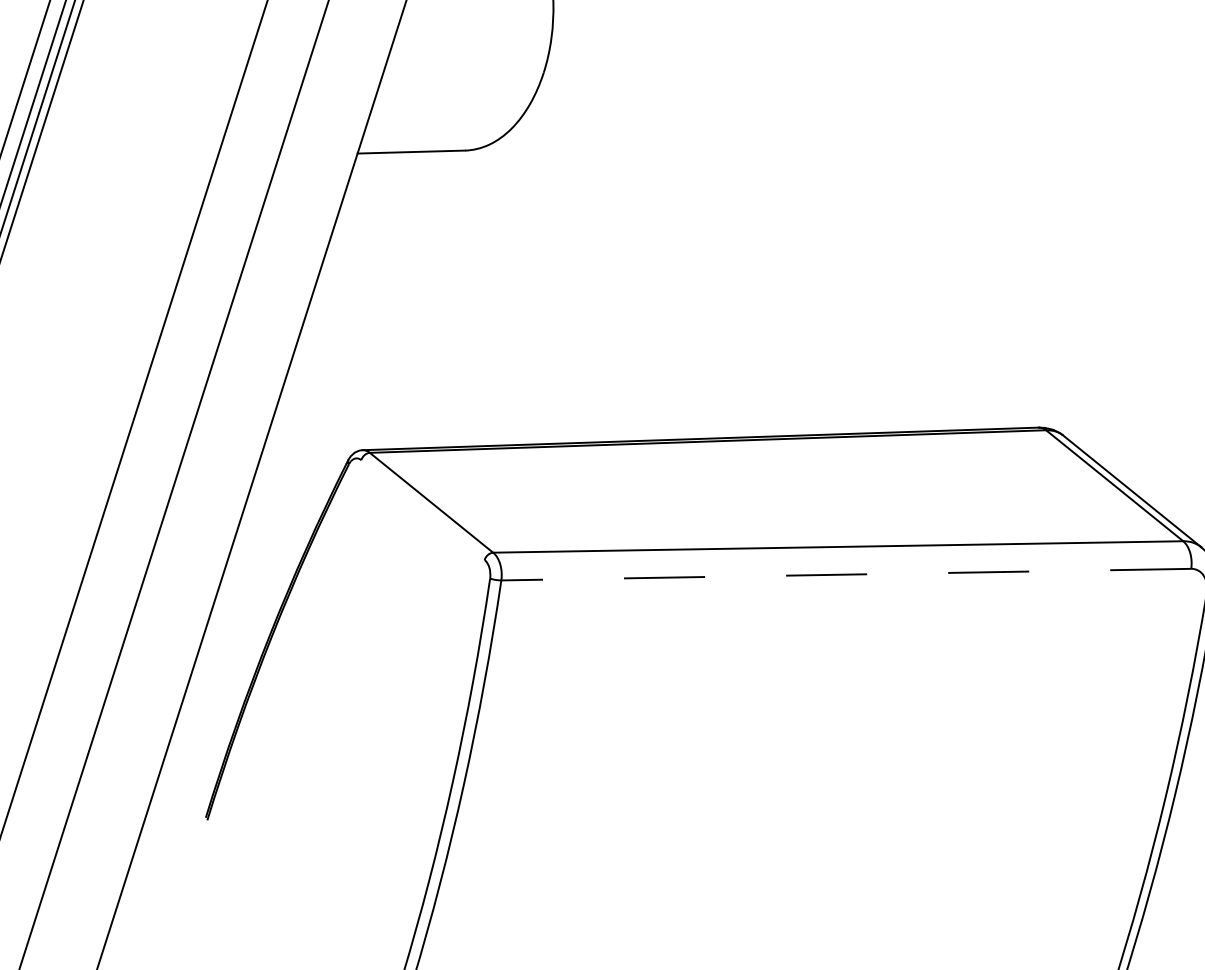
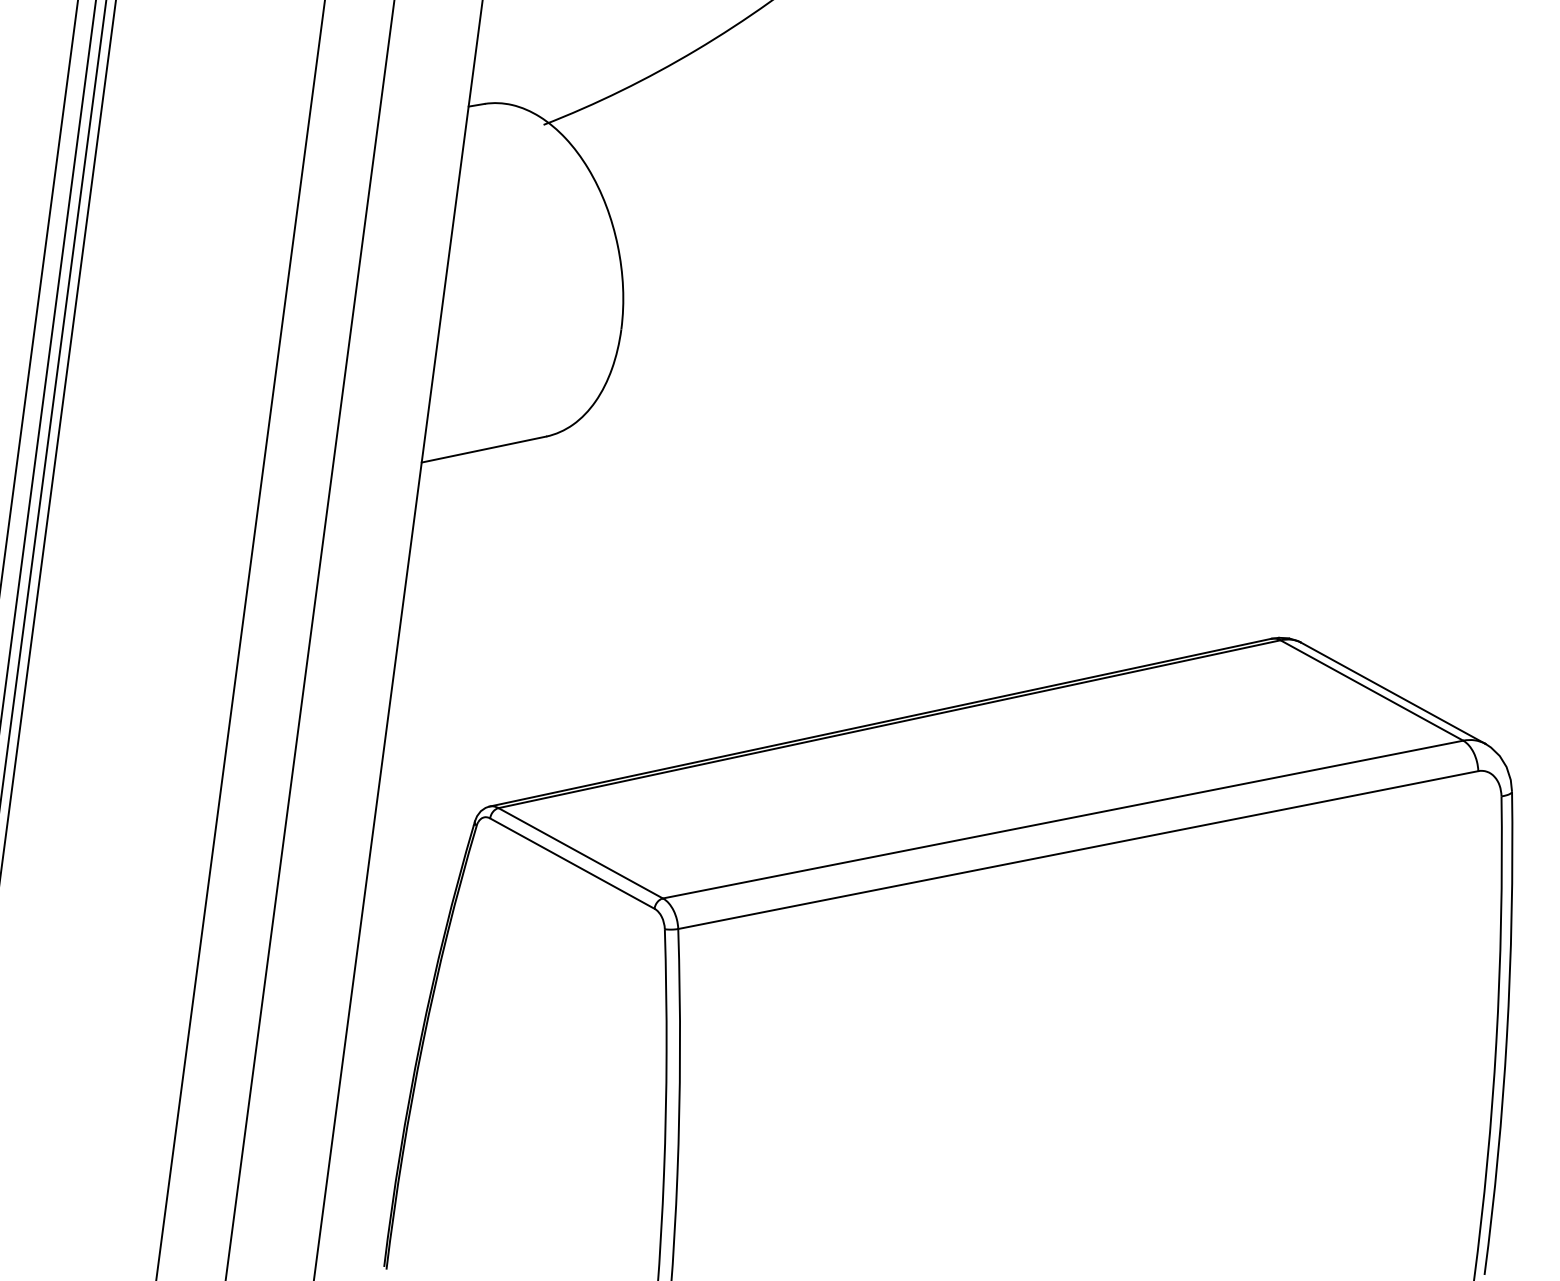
line: (423, 510) -> (572, 863), added
line: (846, 575) -> (1078, 850), dashed -> solid

